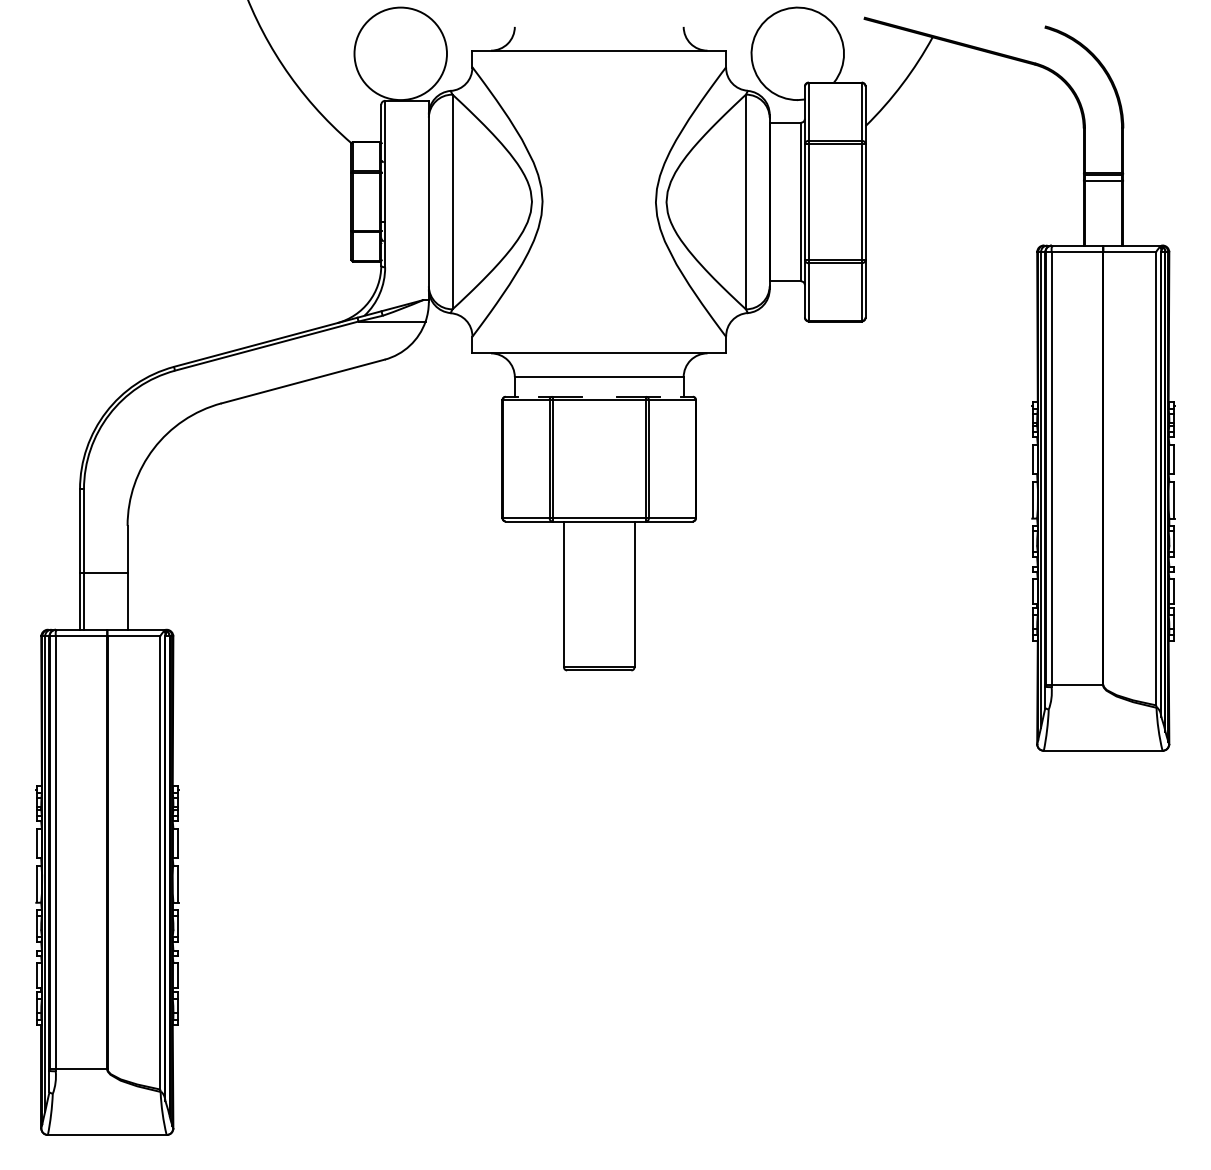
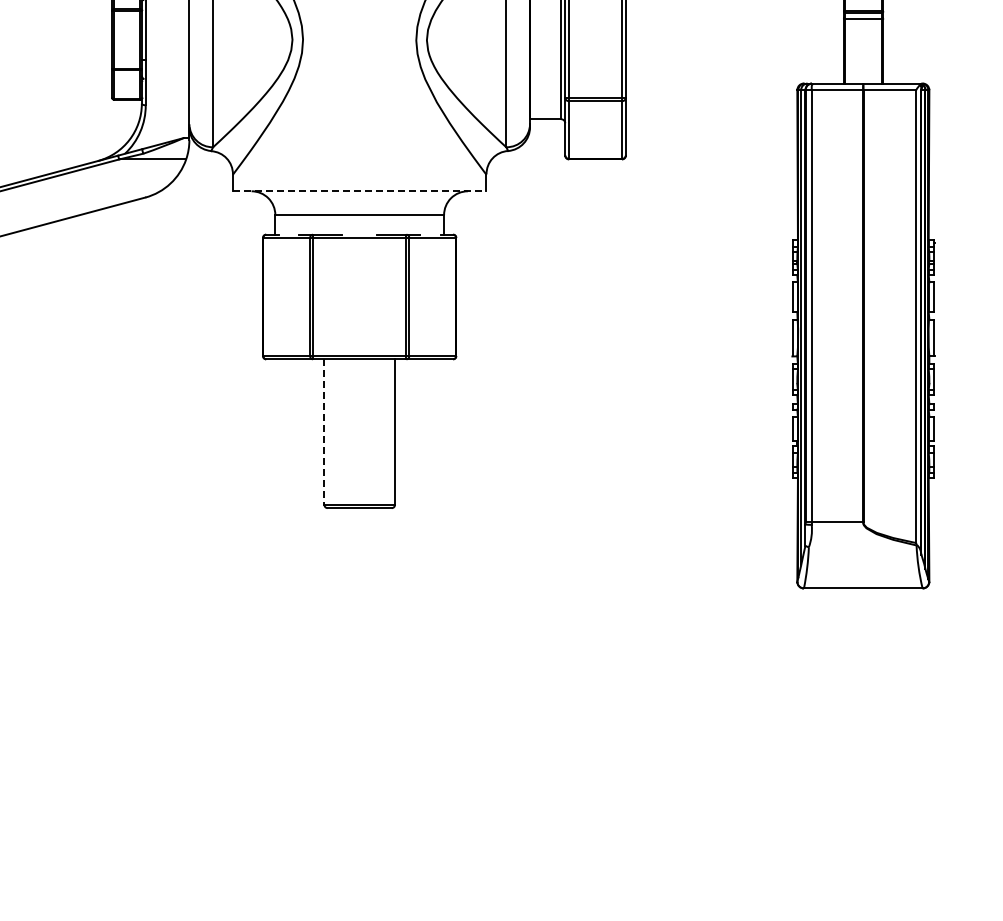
line: (599, 353) -> (359, 191), solid -> dashed
line: (563, 594) -> (323, 432), solid -> dashed

